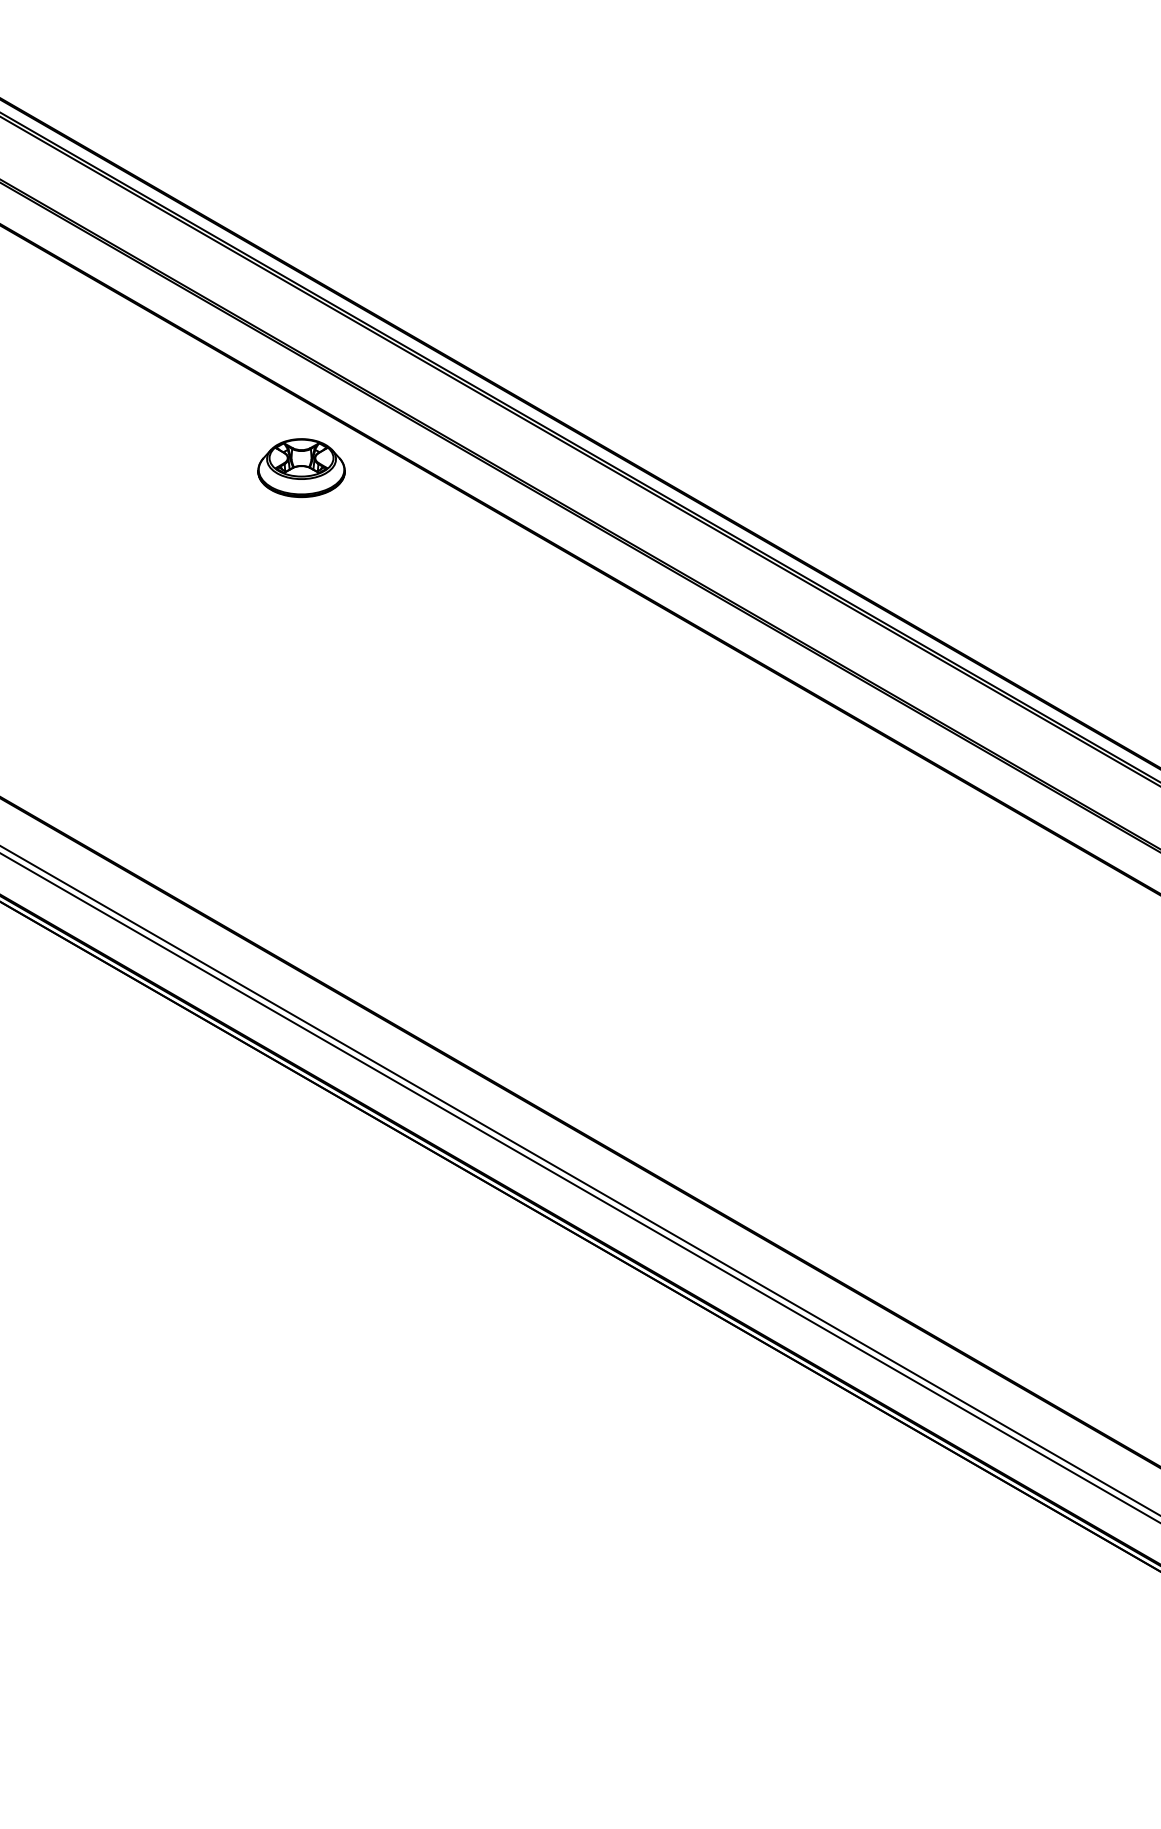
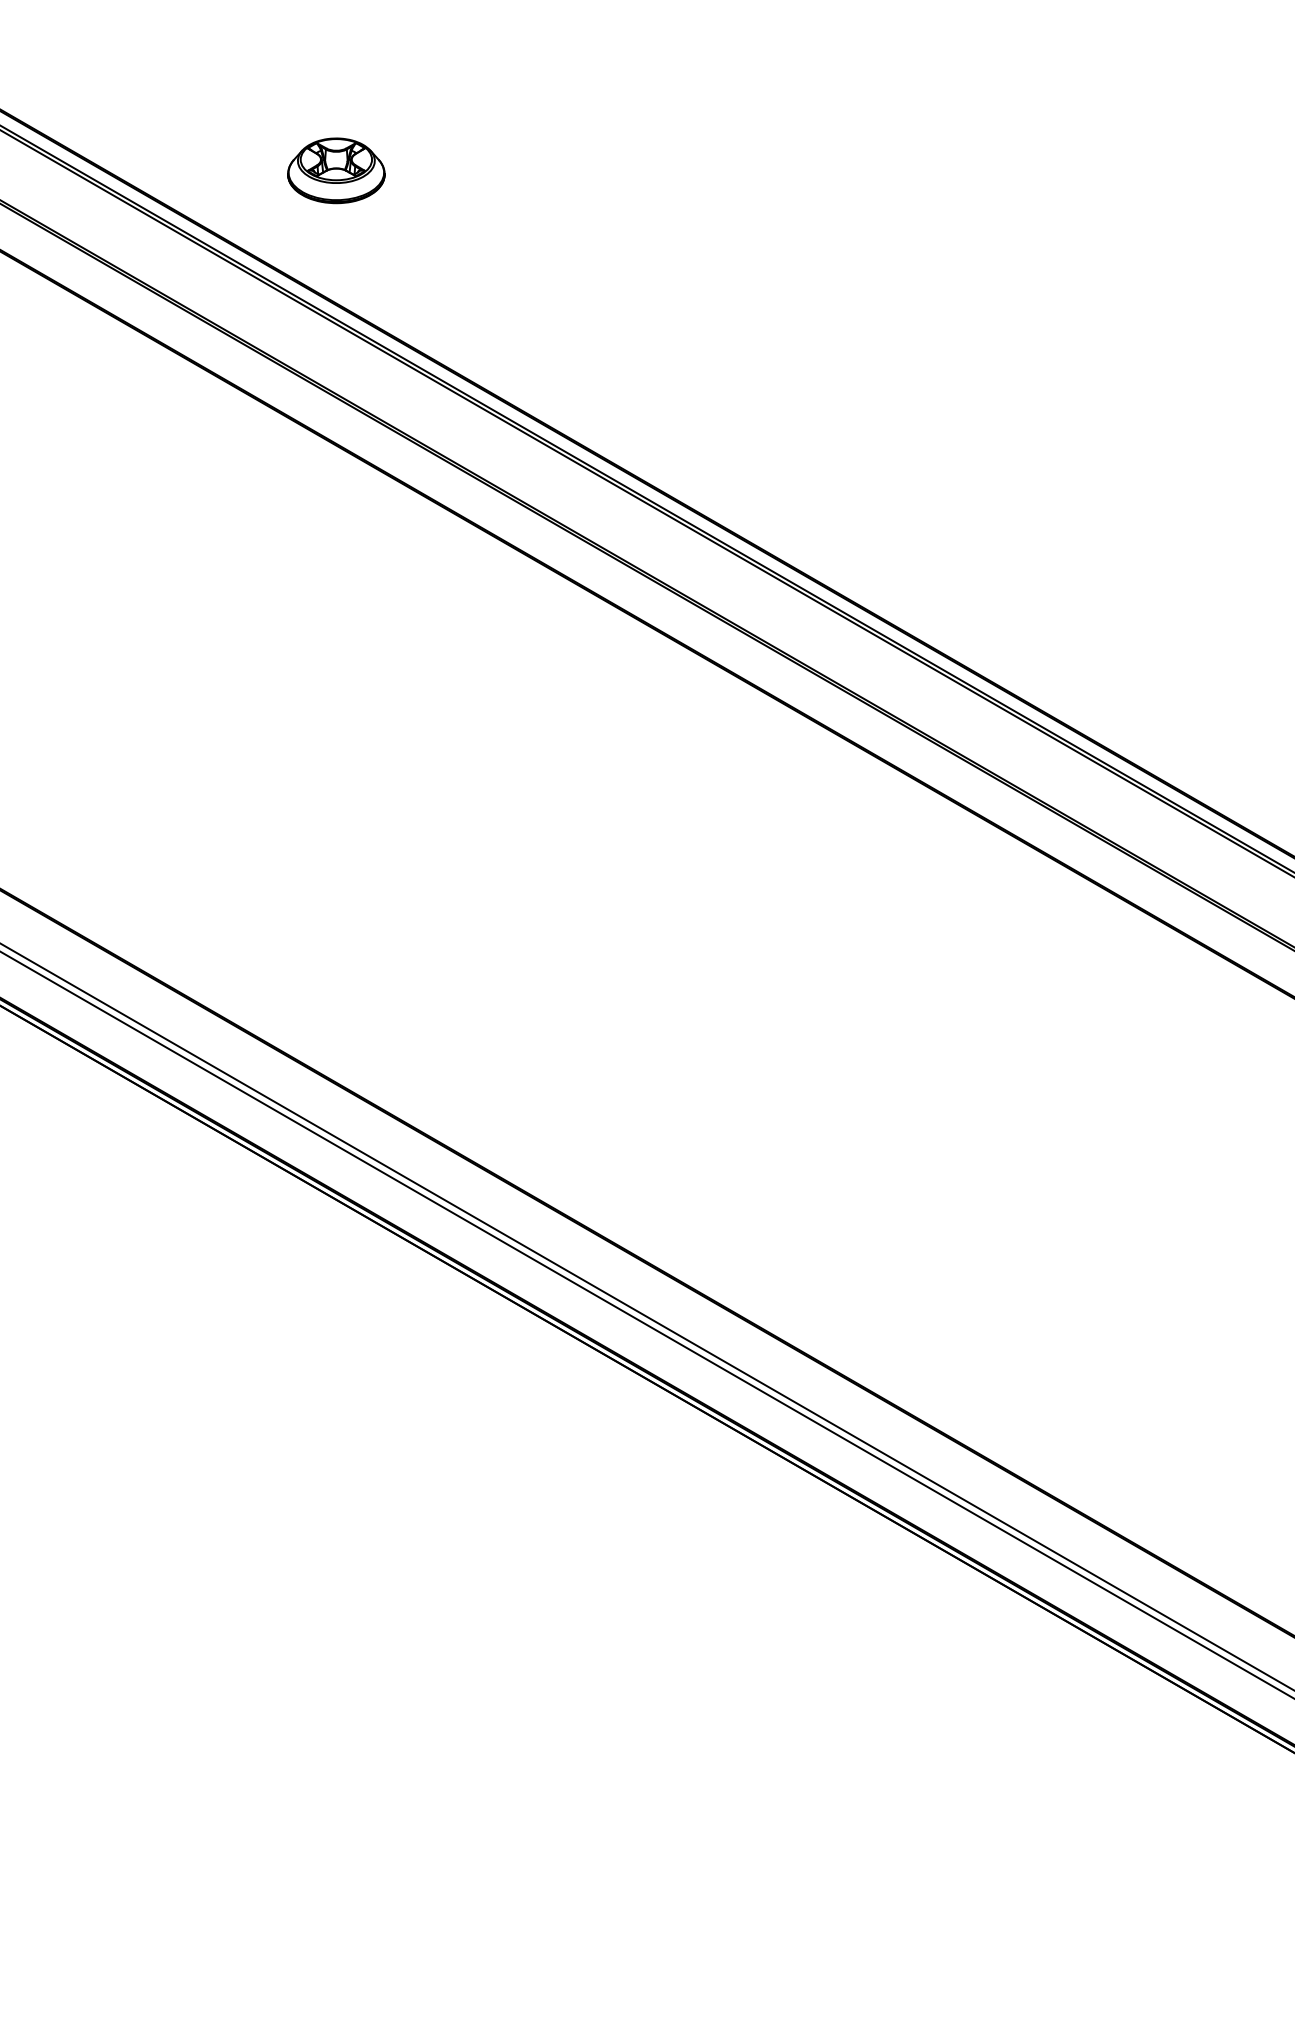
part: (301, 467) -> (336, 170), moved

